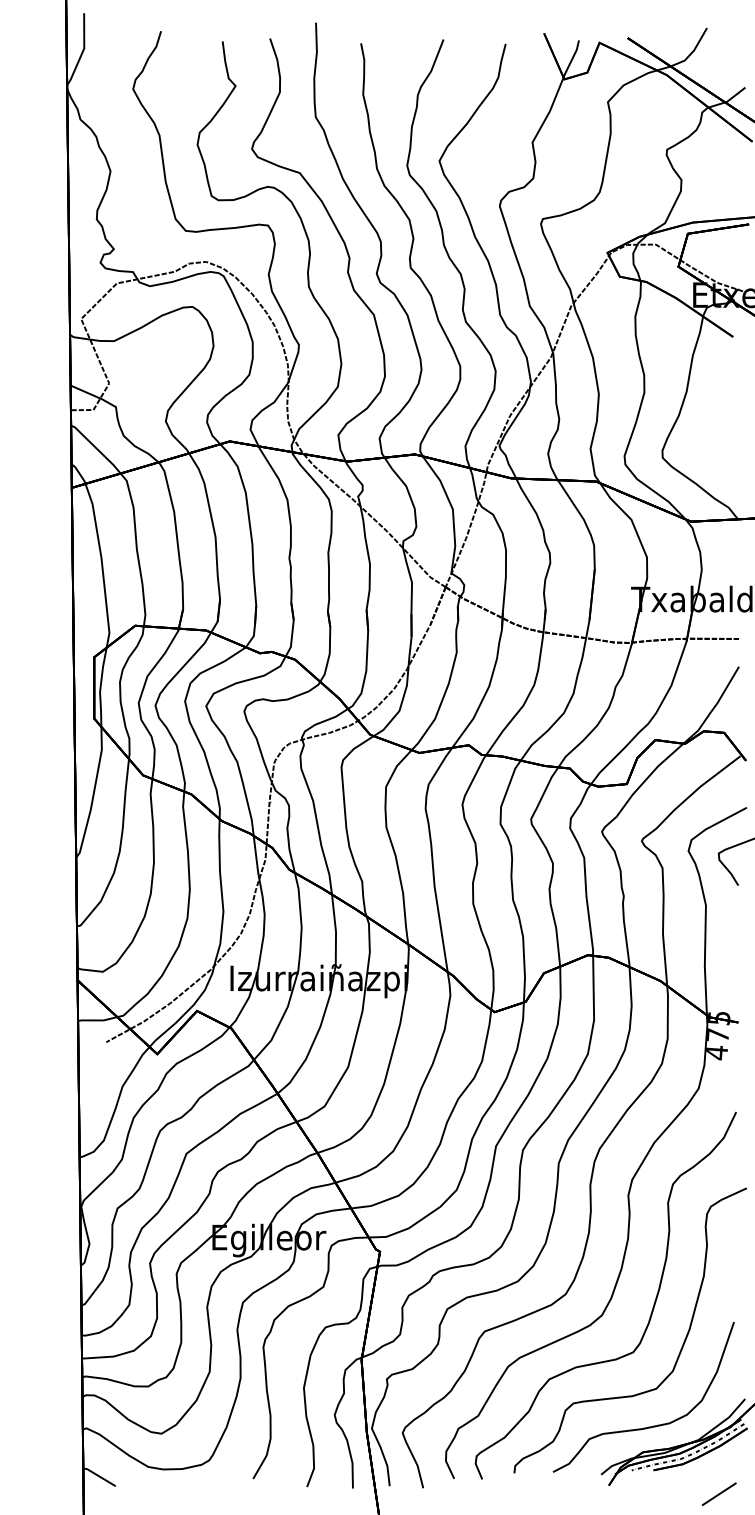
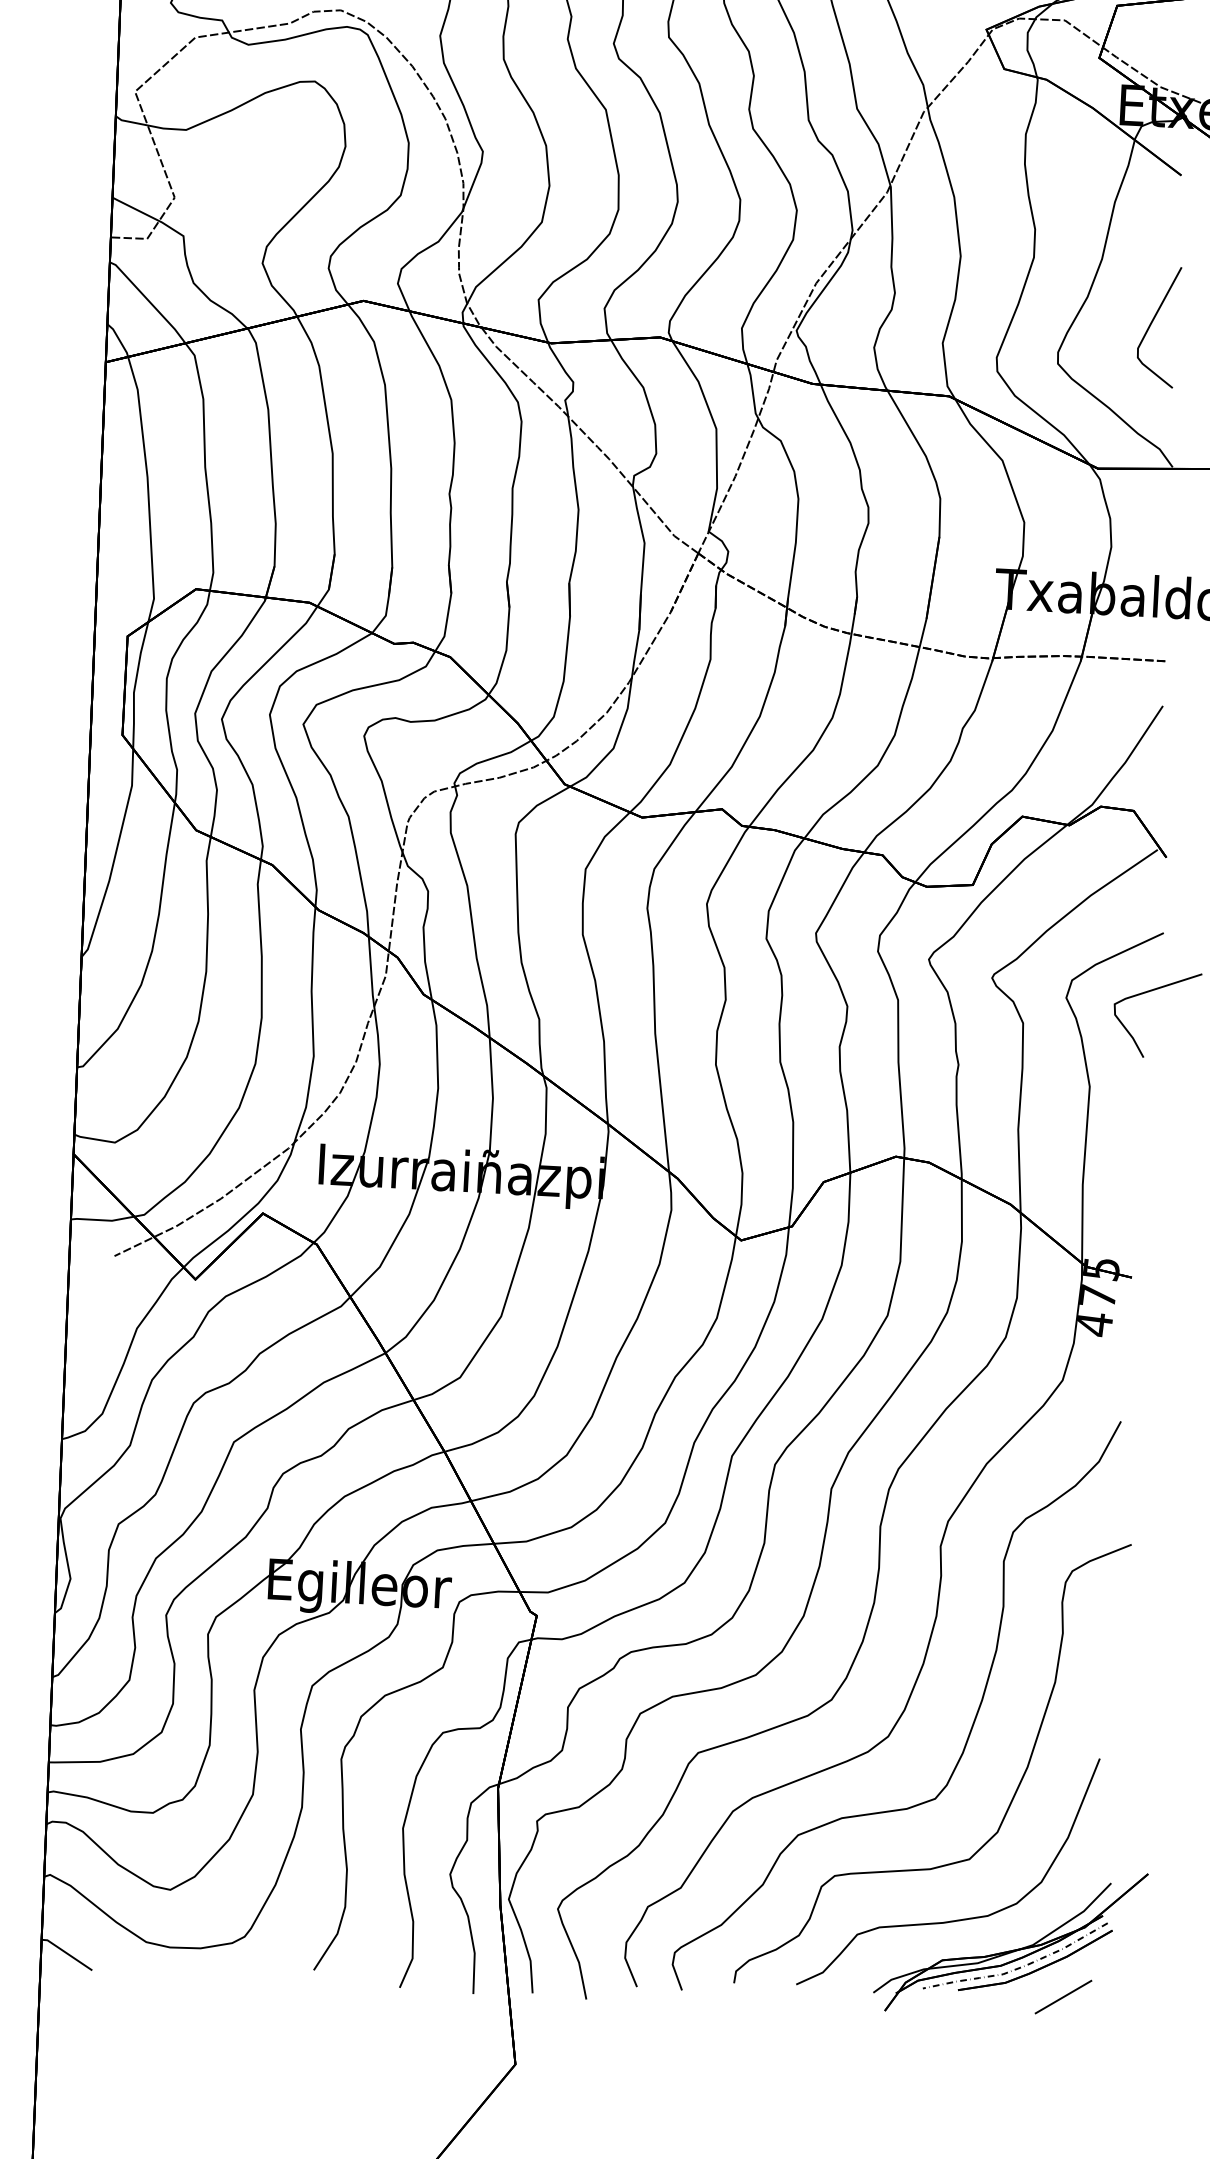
curve: (720, 429) -> (1153, 323), added
line: (718, 1493) -> (1062, 1995), moved

